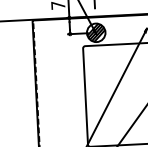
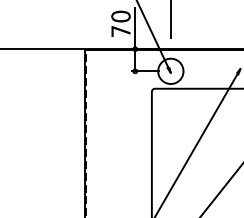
hatch: (95, 32) -> (170, 71), removed

